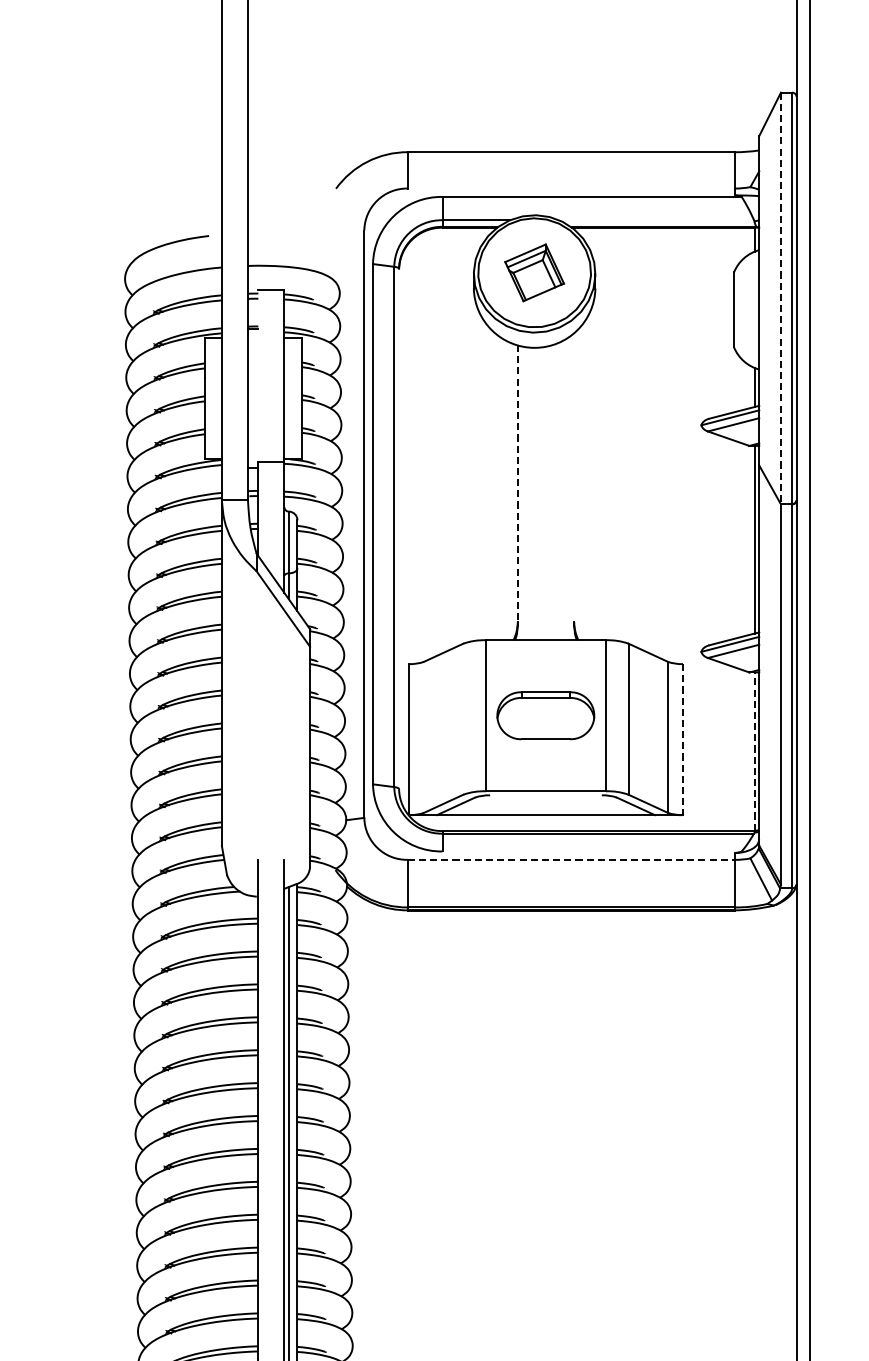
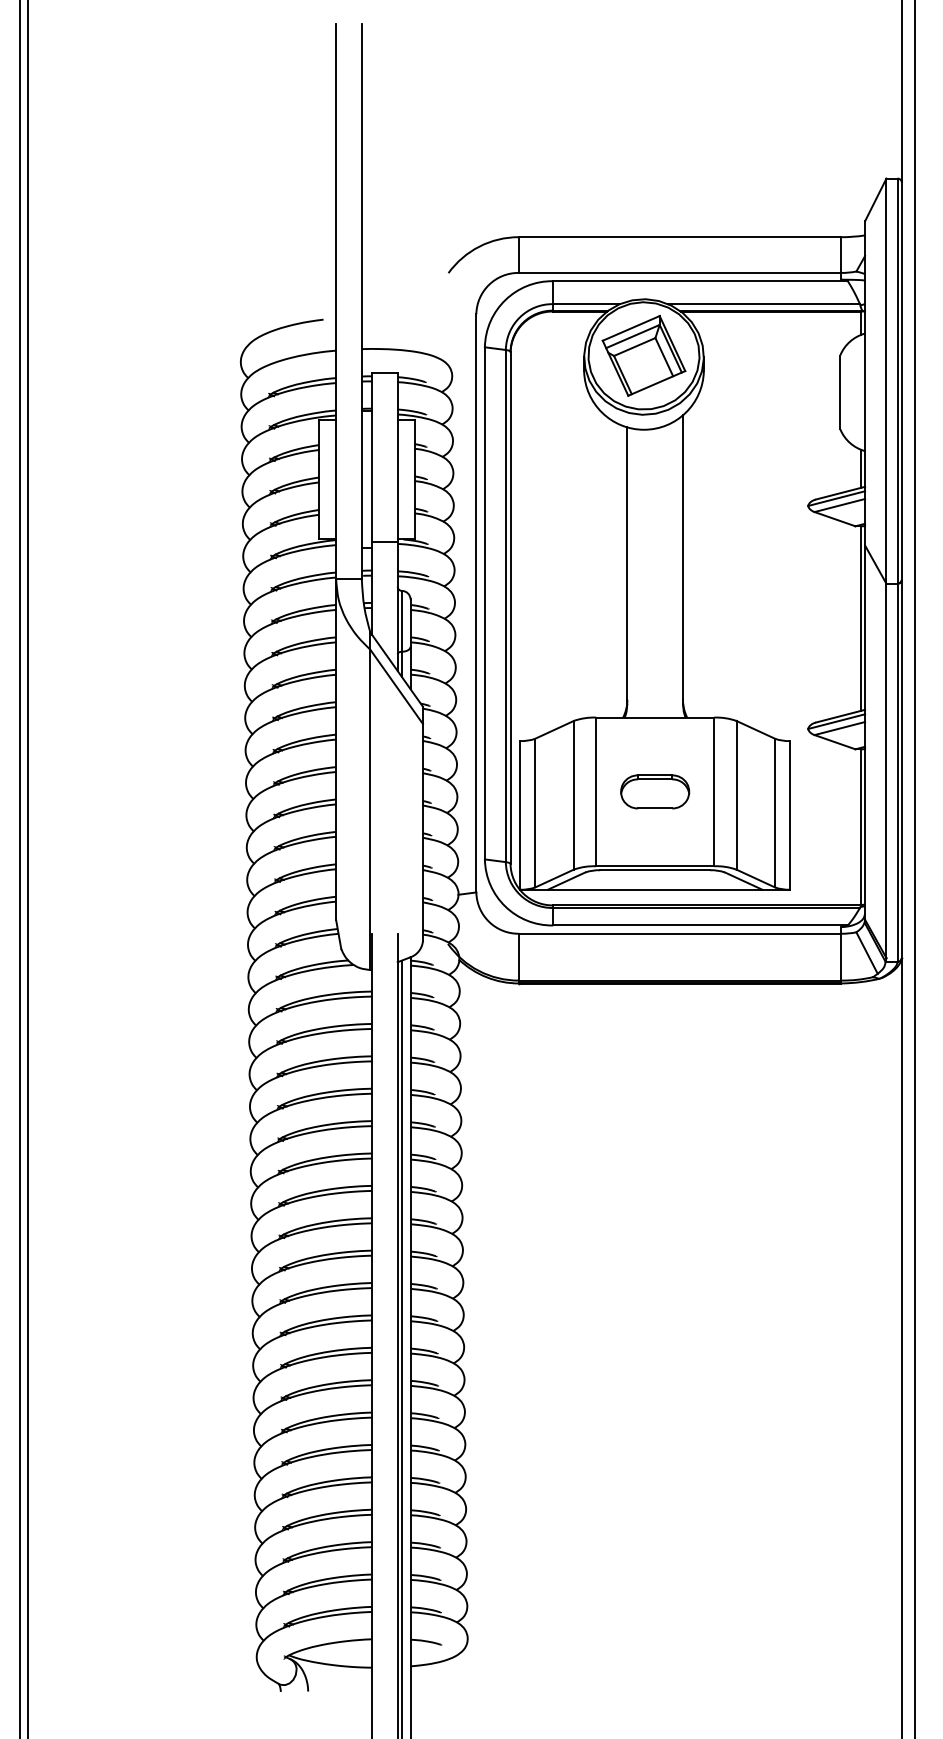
line: (571, 188) -> (680, 272), added
line: (656, 220) -> (763, 304), added
part: (534, 272) -> (643, 355), size x1.43
line: (780, 298) -> (886, 381), dashed -> solid
line: (258, 375) -> (372, 456), added
line: (573, 477) -> (682, 557), added
line: (517, 483) -> (627, 563), dashed -> solid
line: (399, 528) -> (510, 607), added
part: (546, 715) -> (655, 791), size x0.71
line: (463, 718) -> (573, 794), added
line: (256, 733) -> (370, 809), added
line: (424, 736) -> (535, 812), added
line: (683, 739) -> (790, 815), dashed -> solid
line: (754, 751) -> (860, 827), dashed -> solid
line: (546, 795) -> (655, 870), added
line: (592, 851) -> (700, 925), added
line: (571, 859) -> (680, 933), dashed -> solid

